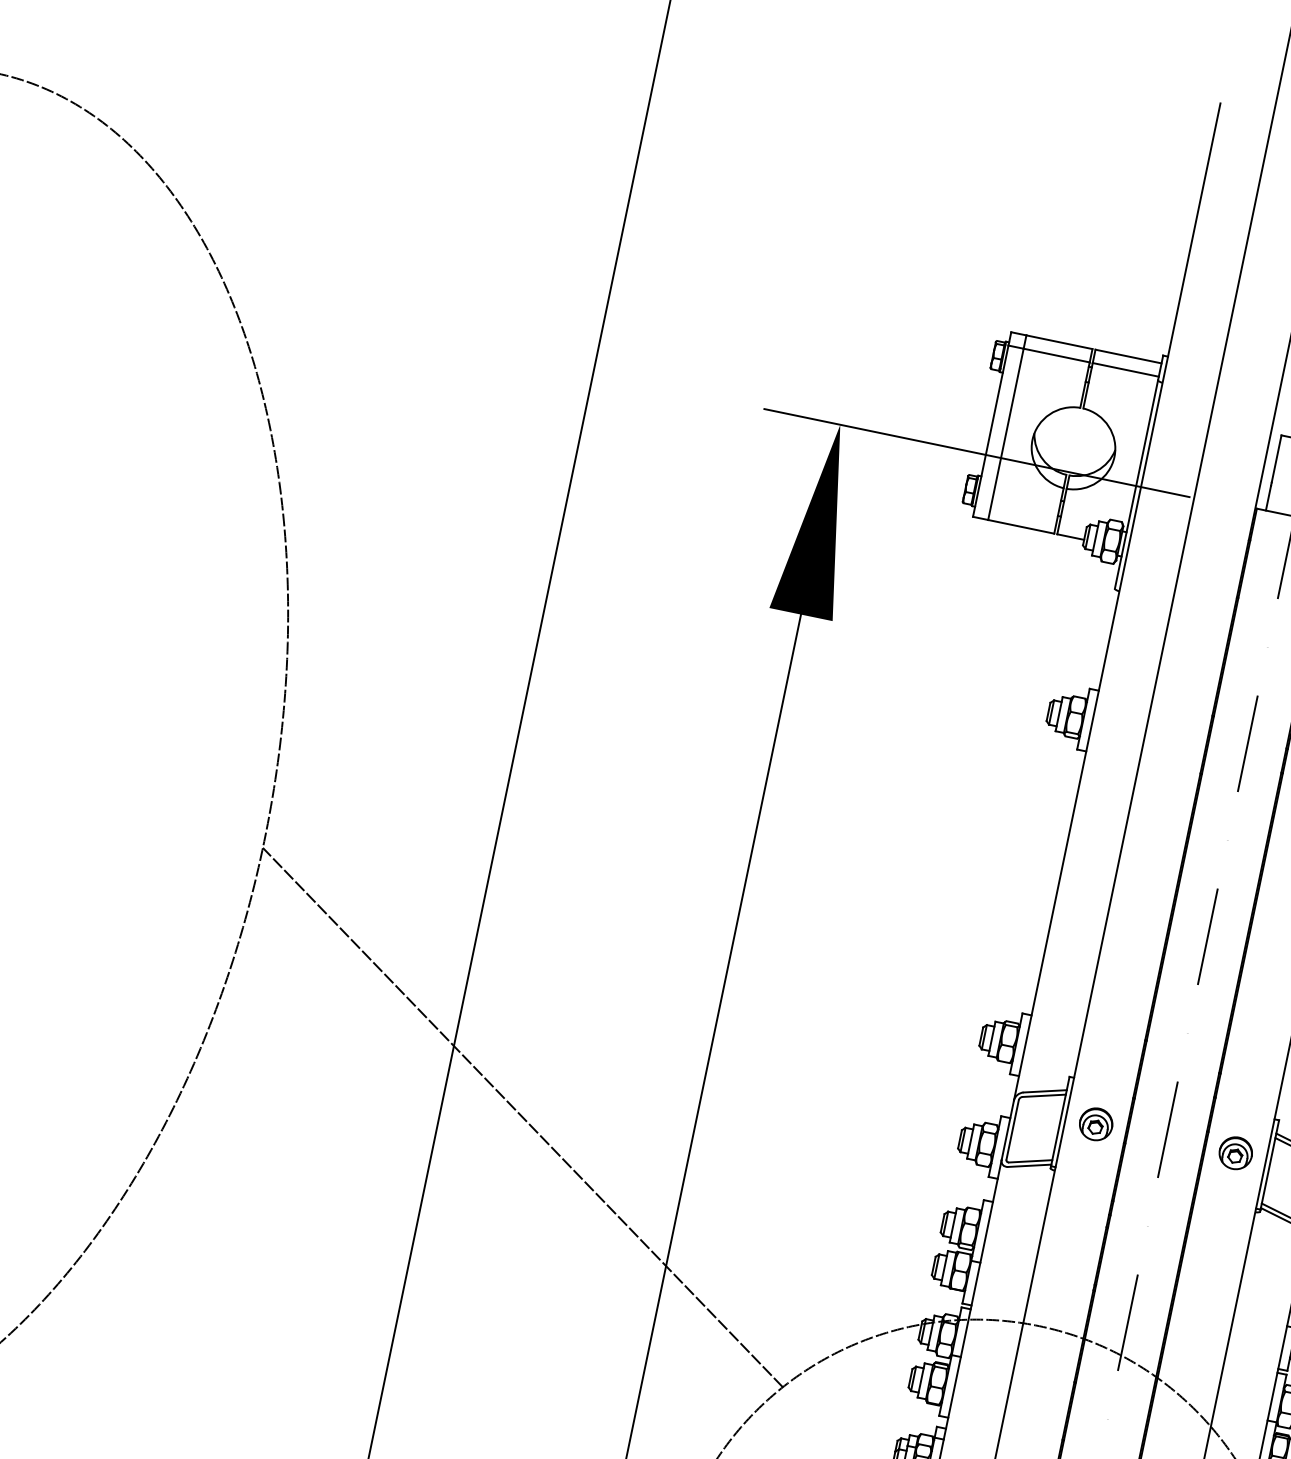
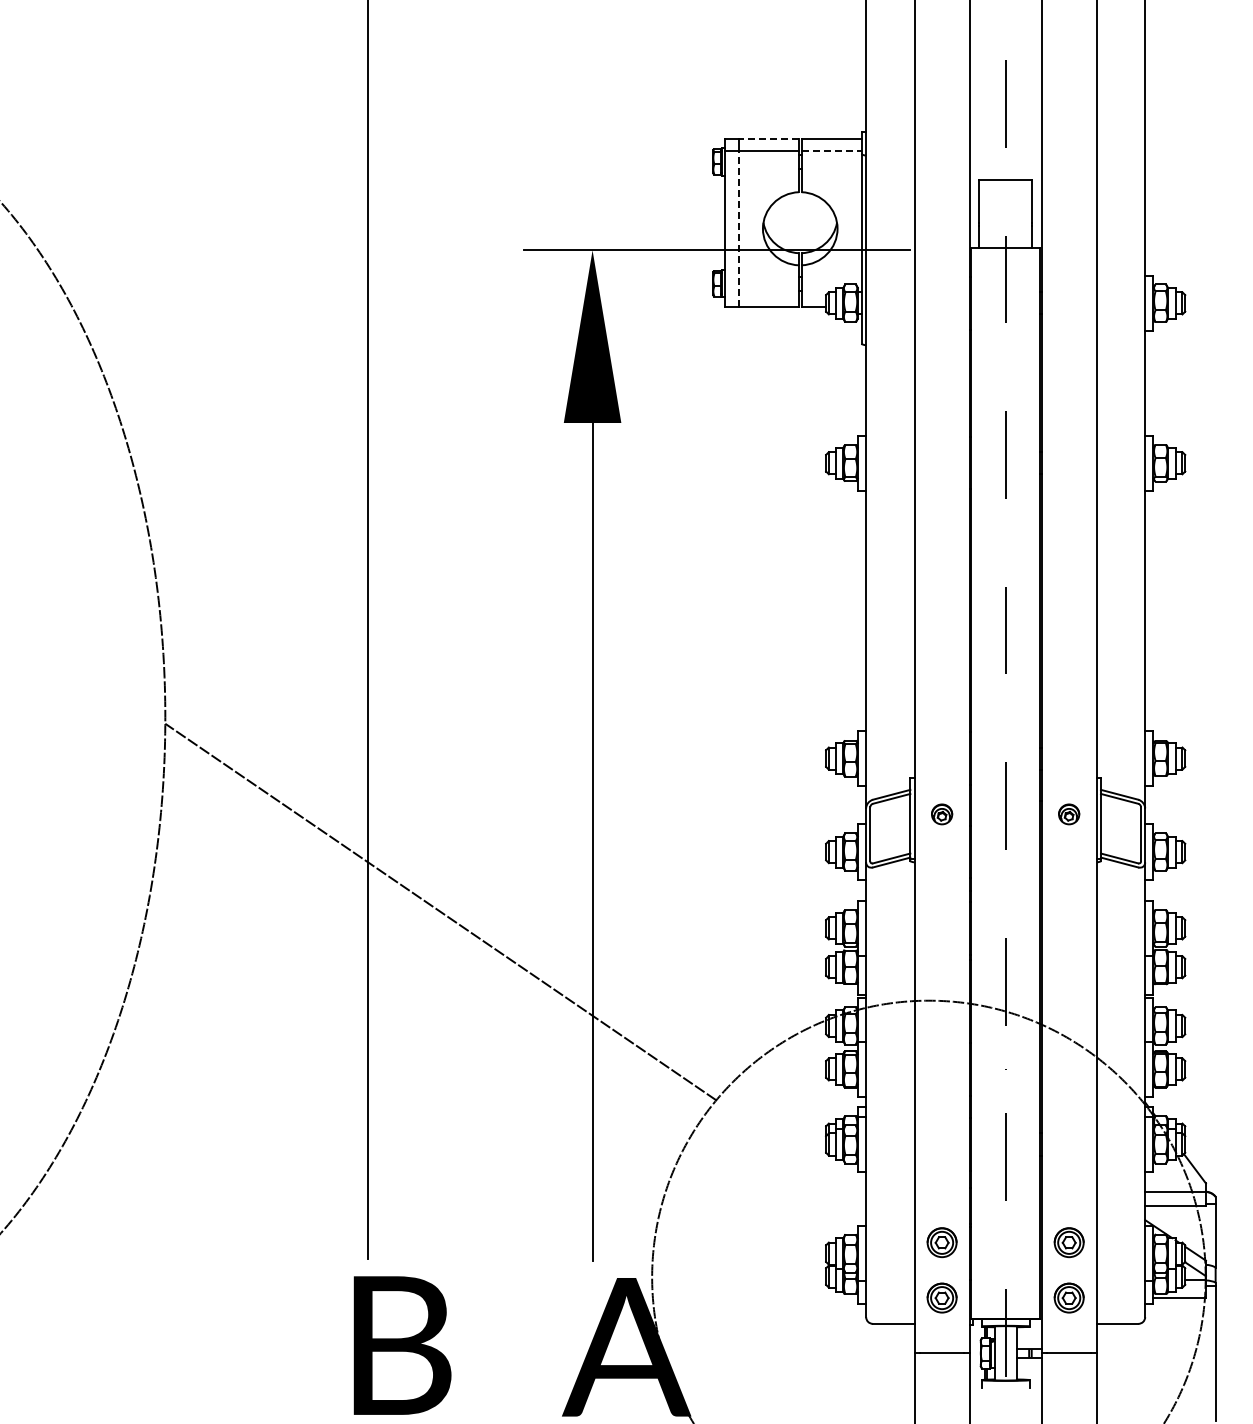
line: (1059, 341) -> (768, 138), solid -> dashed
line: (1126, 369) -> (832, 150), solid -> dashed
line: (1005, 434) -> (738, 228), solid -> dashed
part: (1095, 1124) -> (941, 814), size x0.7
part: (1235, 1153) -> (1068, 814), size x0.7

